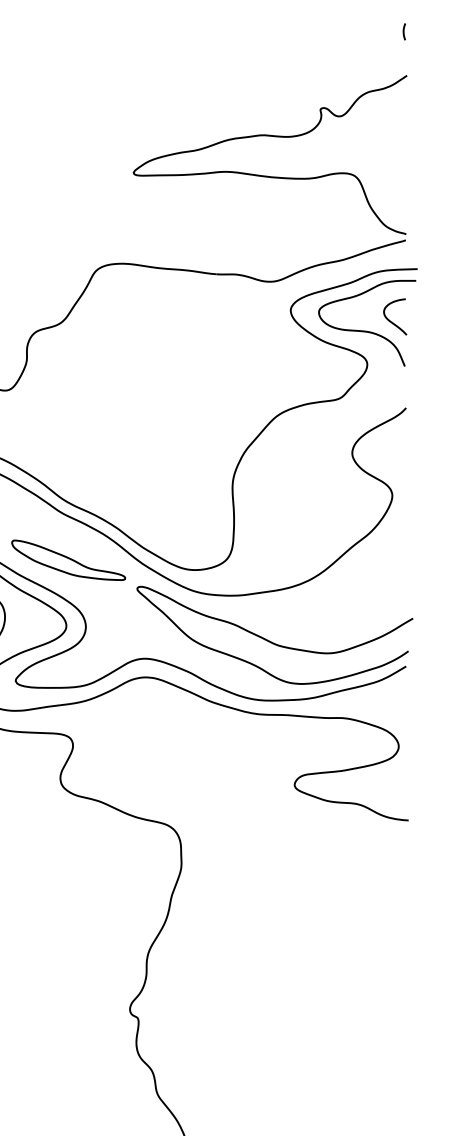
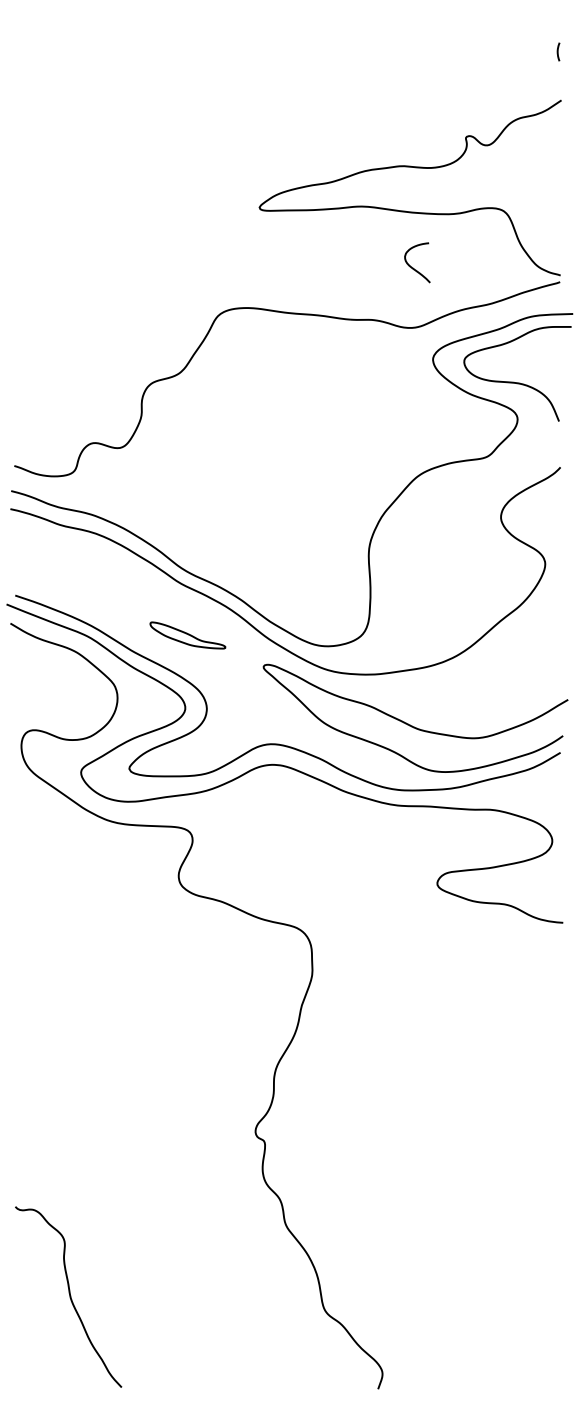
curve: (391, 321) -> (413, 267), moved
part: (68, 560) -> (187, 635), size x0.6

